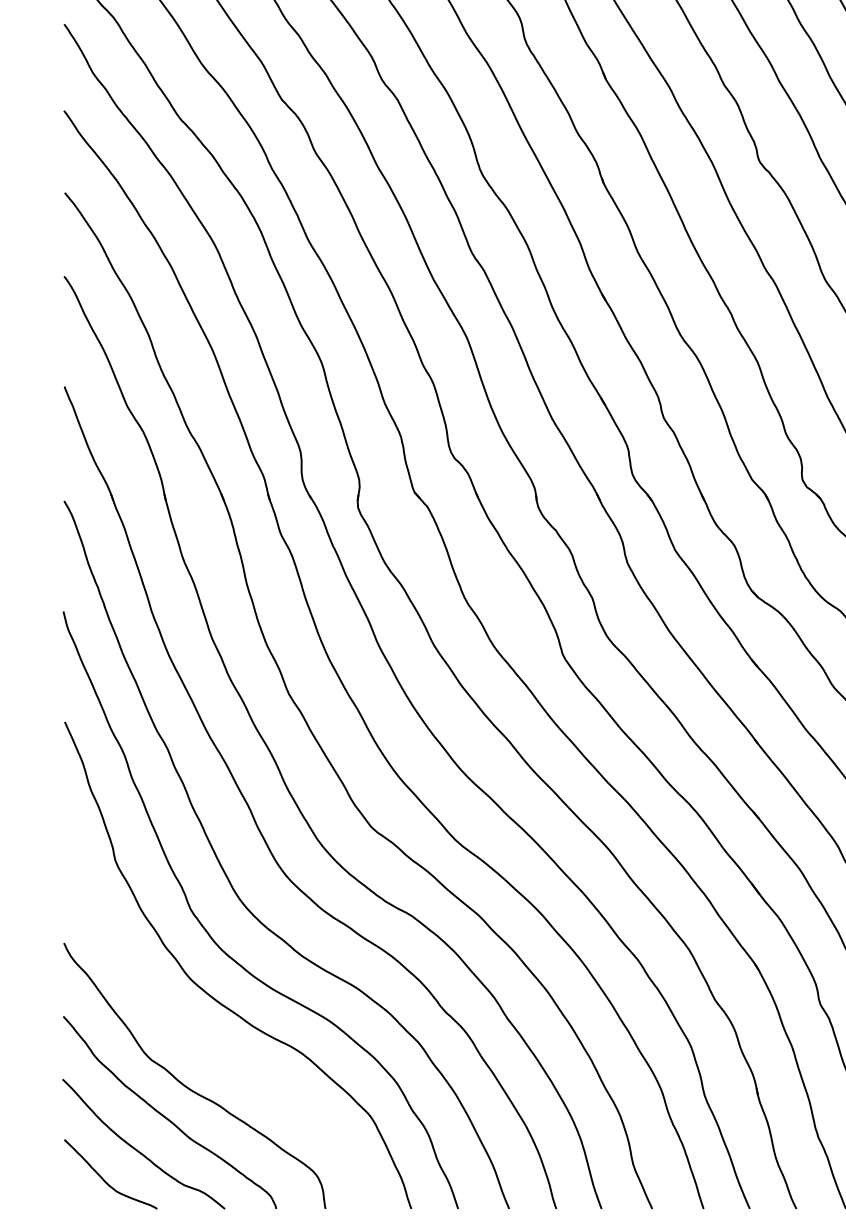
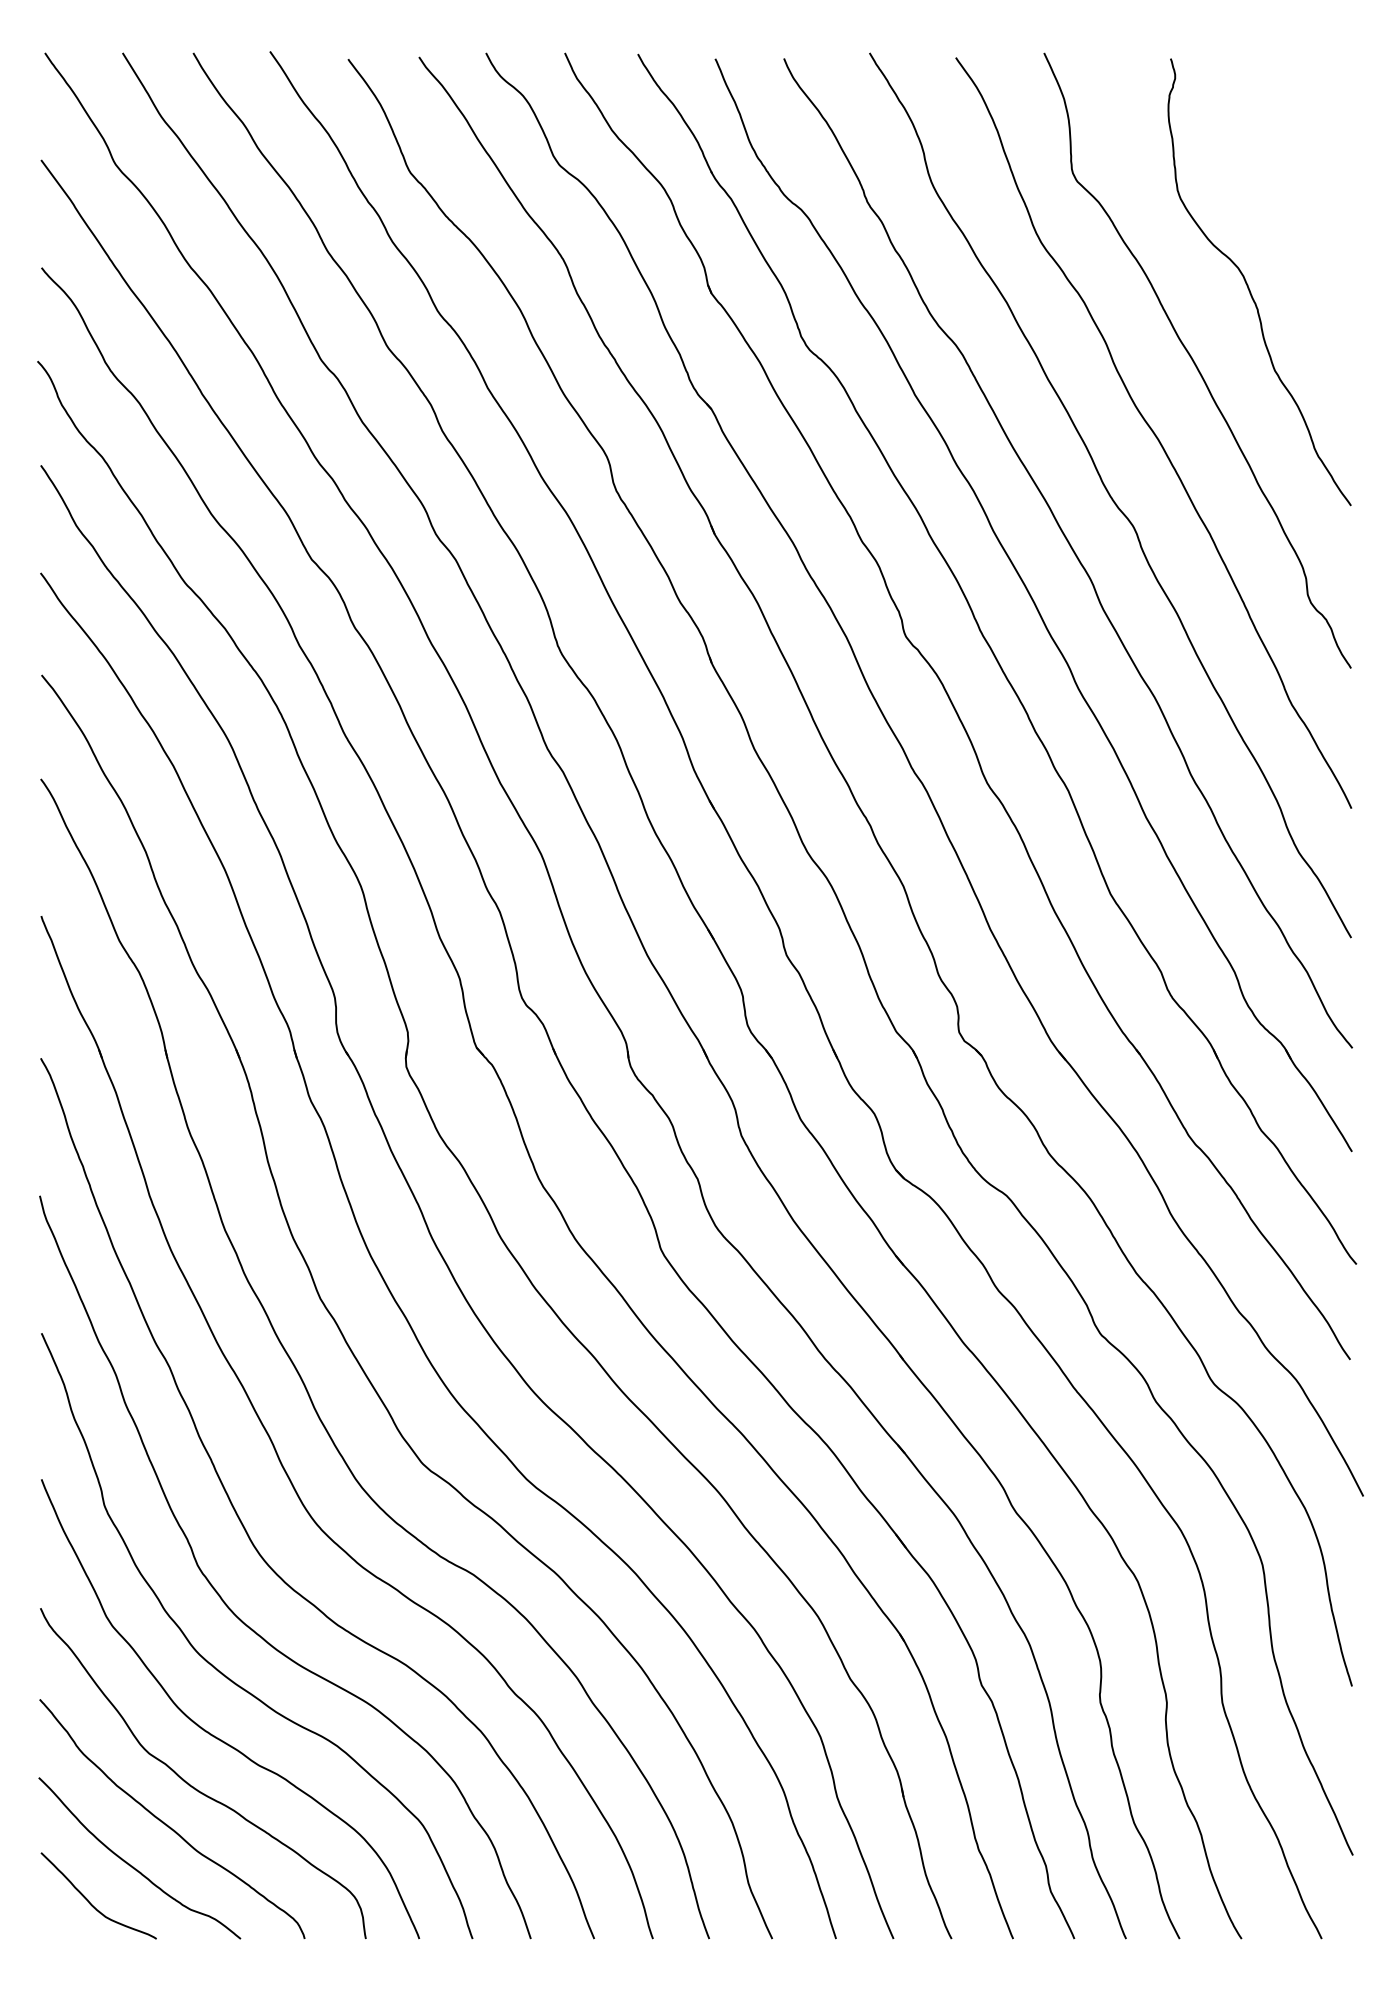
curve: (205, 1046) -> (216, 1736), added

